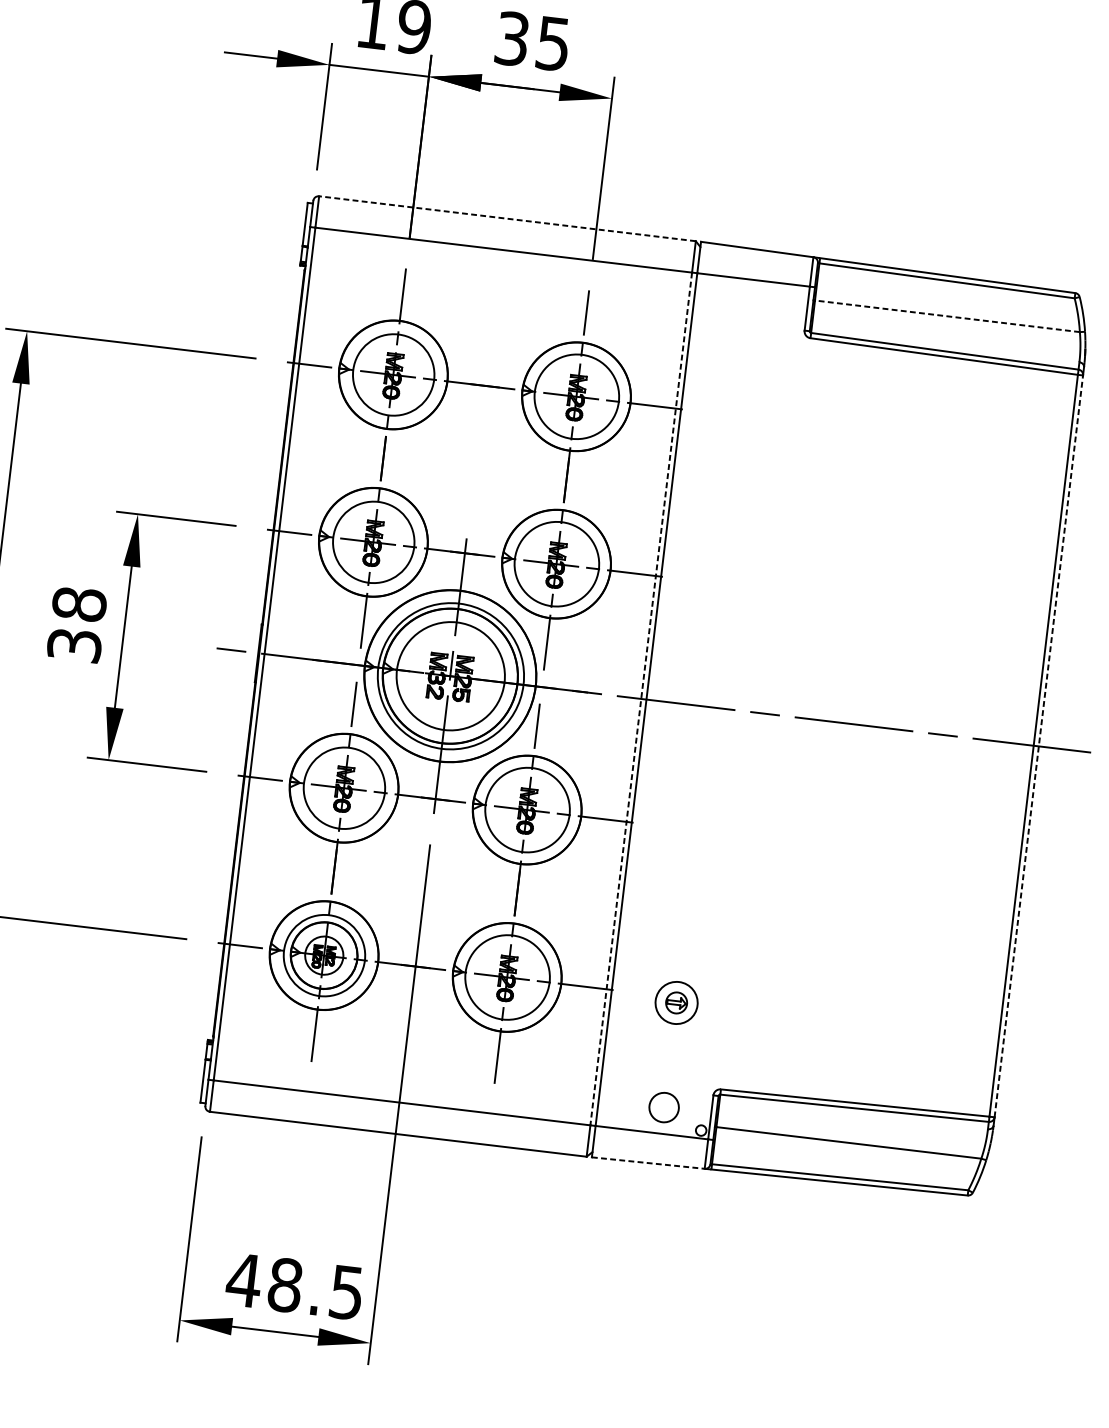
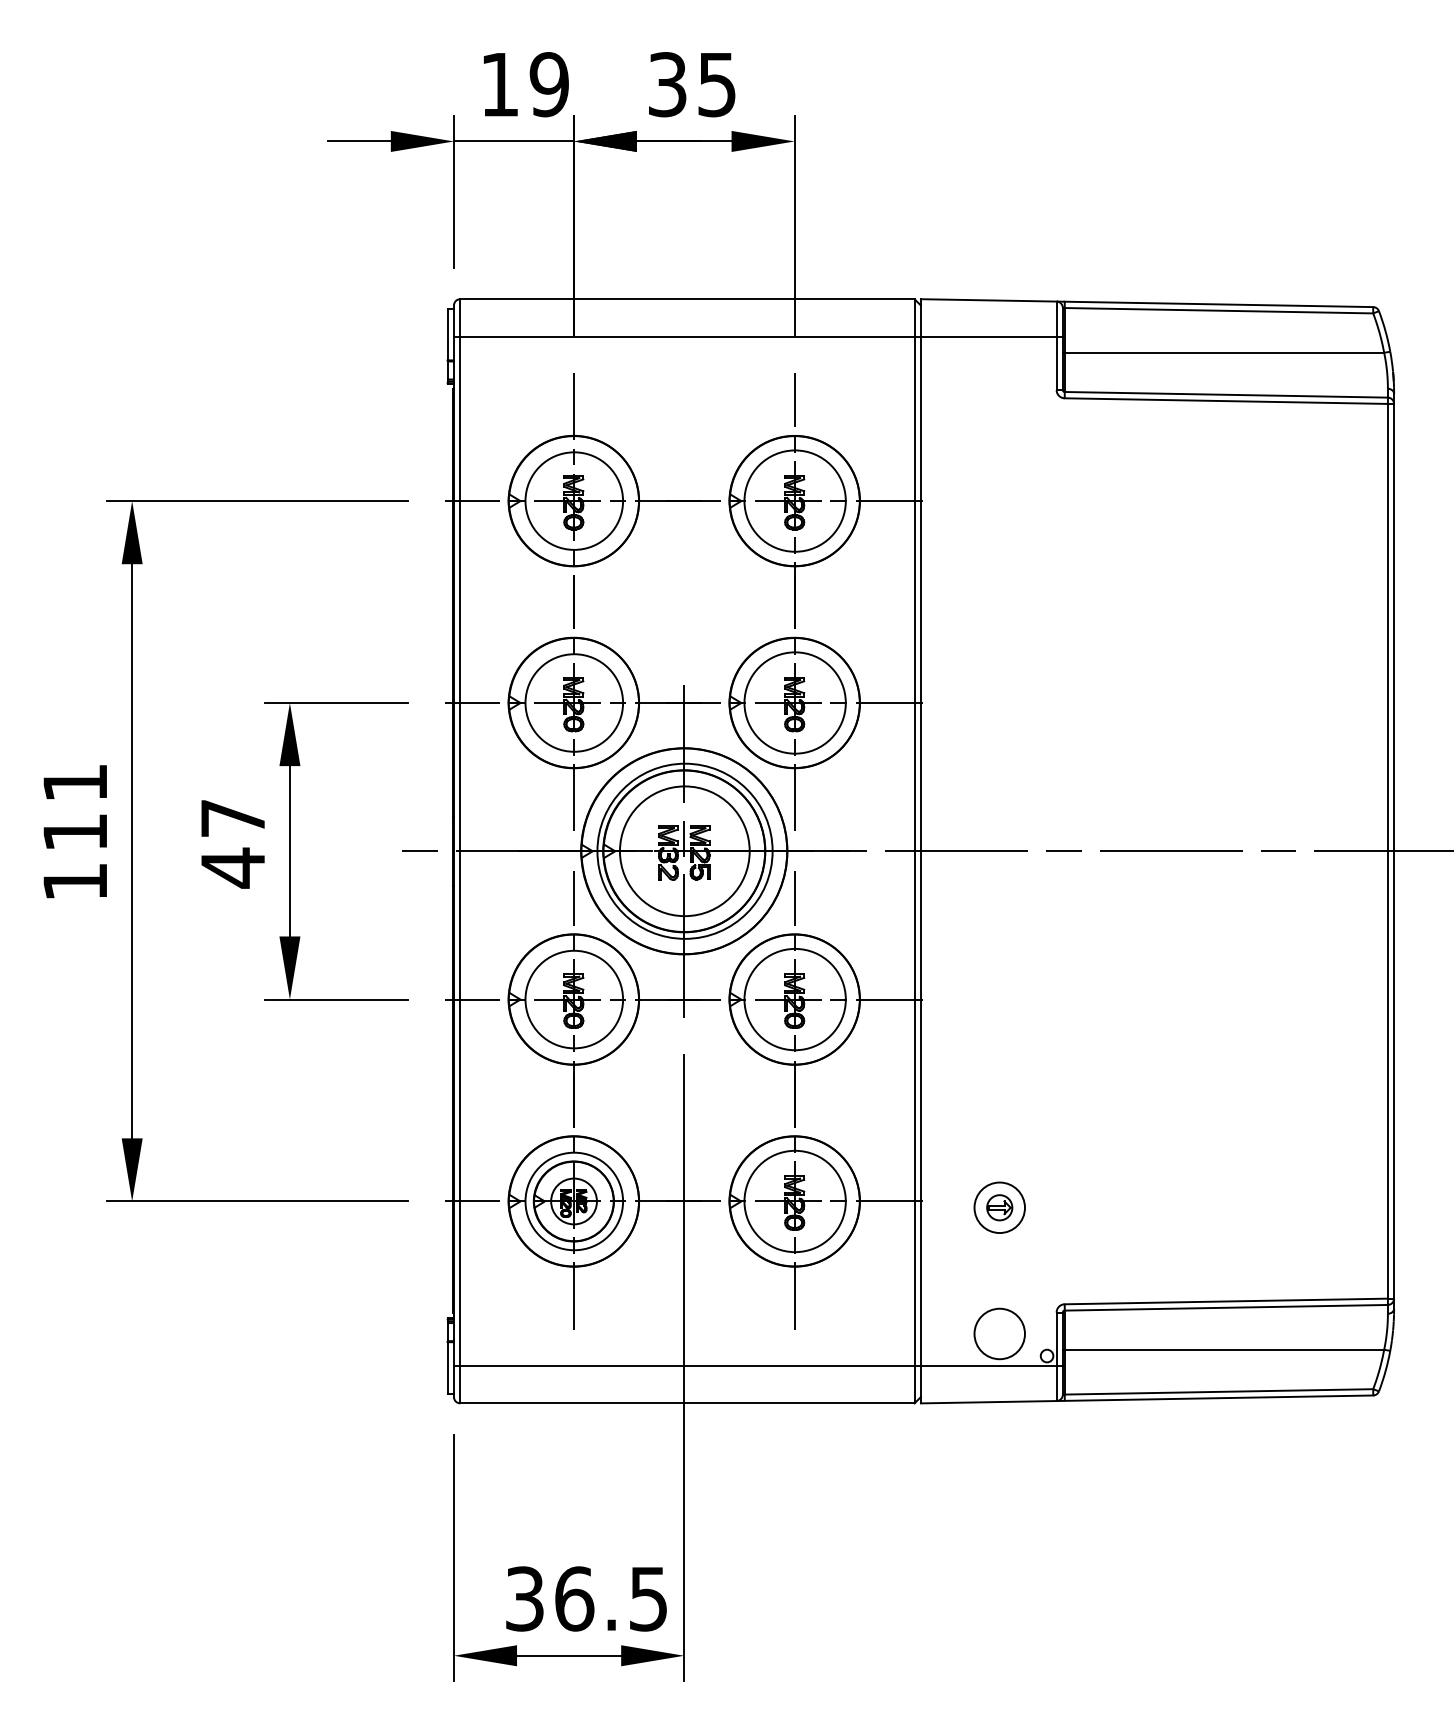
line: (506, 218) -> (686, 299), dashed -> solid
line: (947, 316) -> (1224, 352), dashed -> solid
text: (76, 625) -> (232, 843), 38 -> 47
line: (641, 699) -> (914, 851), dashed -> solid
line: (1039, 745) -> (1394, 850), dashed -> solid
circle: (663, 1107) -> (999, 1333), size x1.43
line: (648, 1163) -> (988, 1402), dashed -> solid
text: (264, 1282) -> (549, 1598), 48.5 -> 36.5

